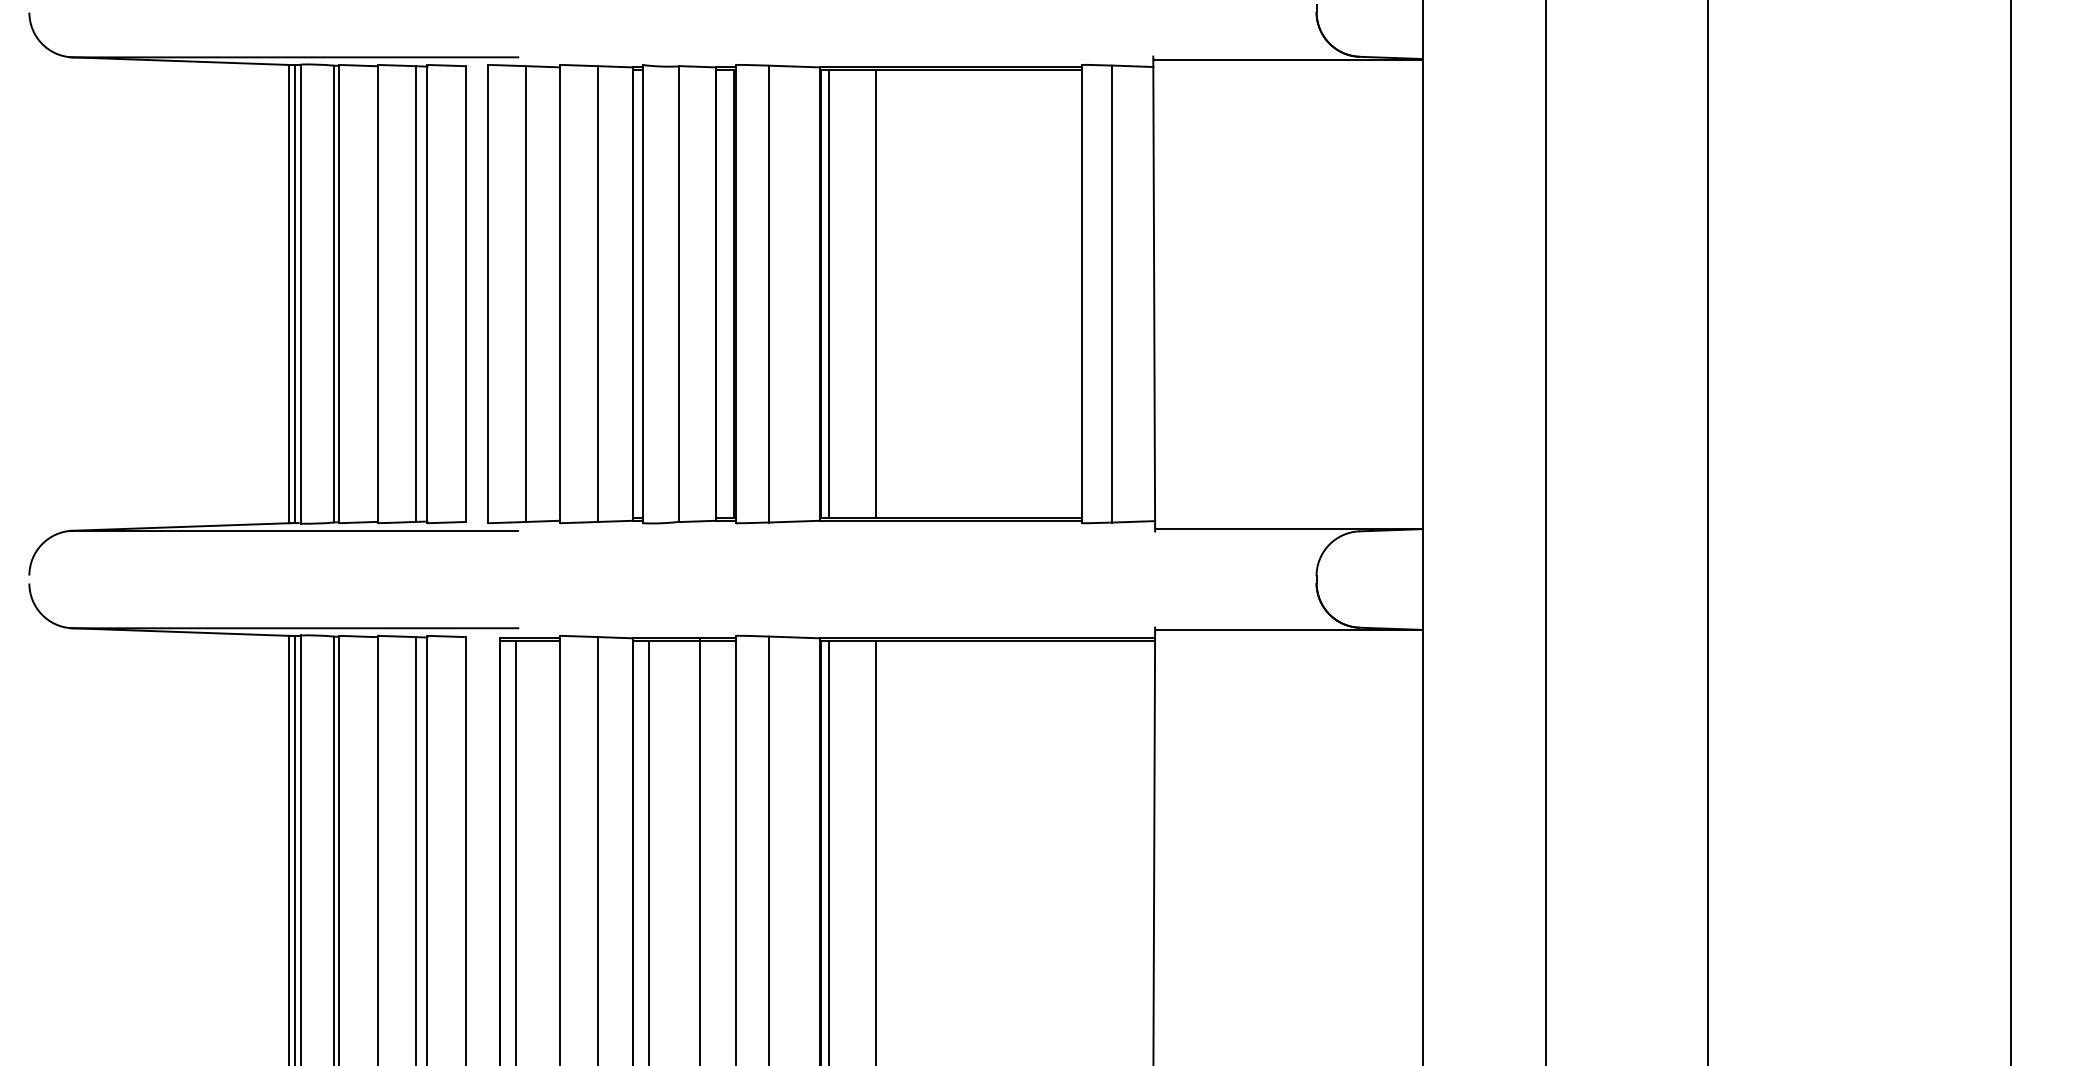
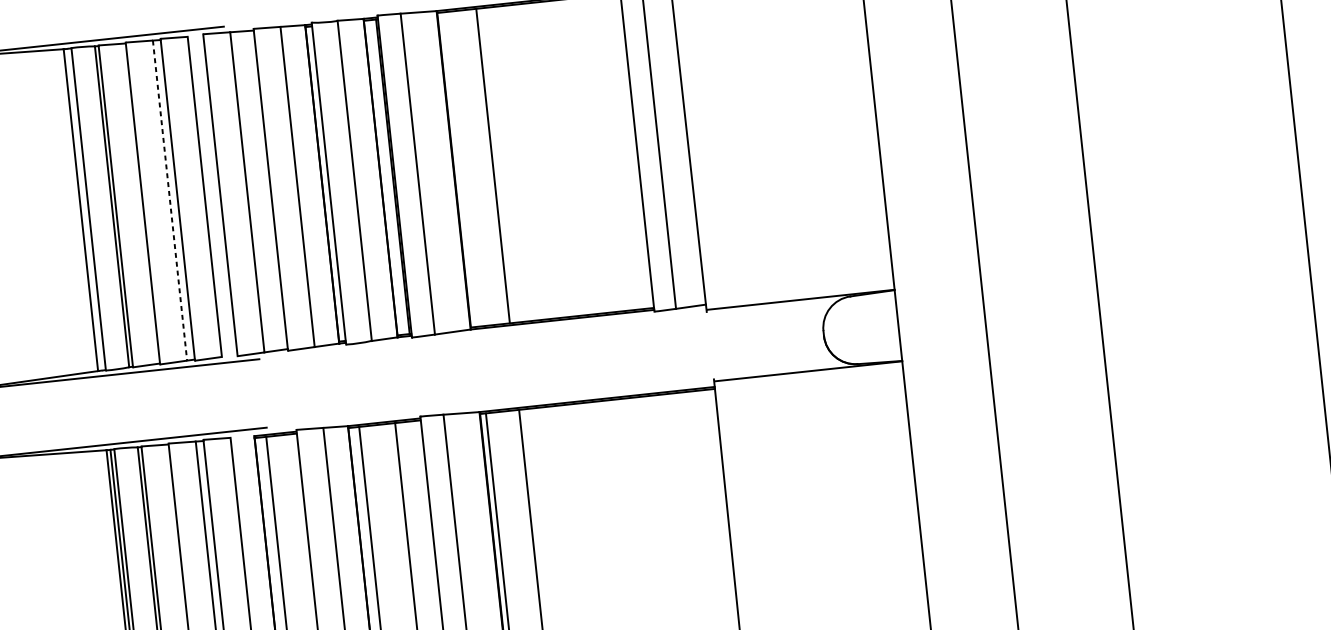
line: (829, 293) -> (460, 169), removed
line: (295, 294) -> (85, 209), removed
line: (416, 294) -> (170, 200), solid -> dashed

